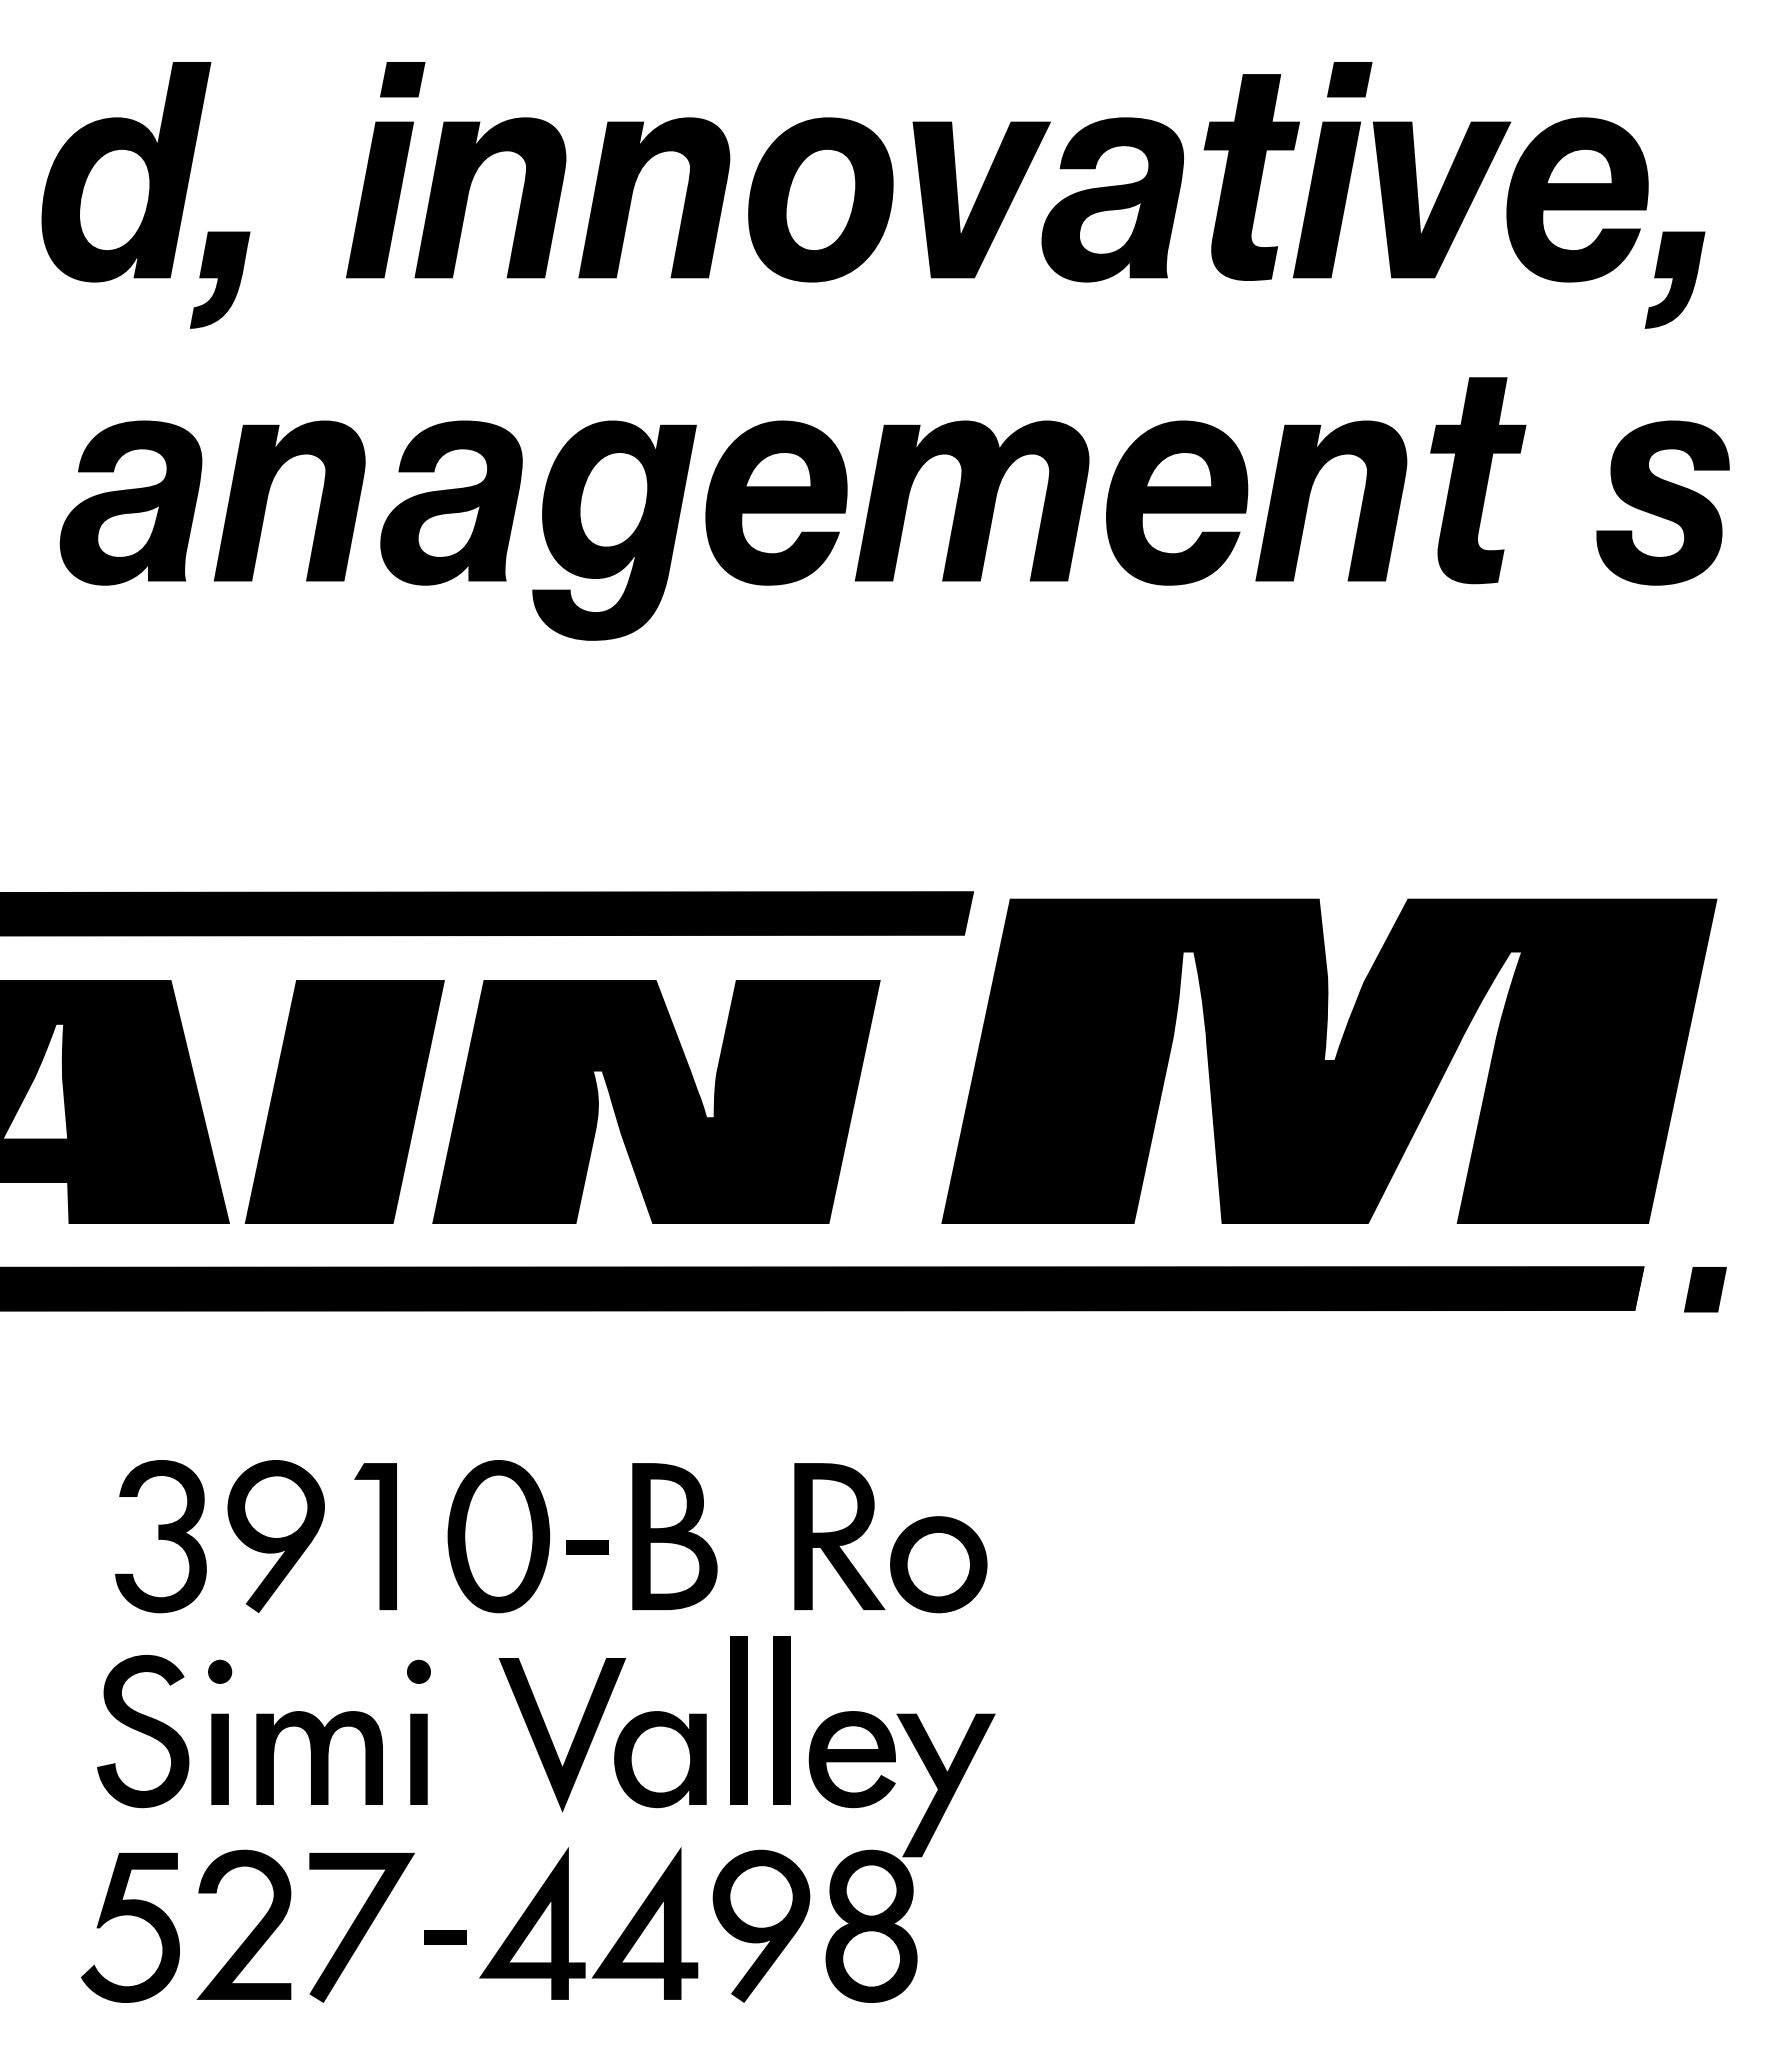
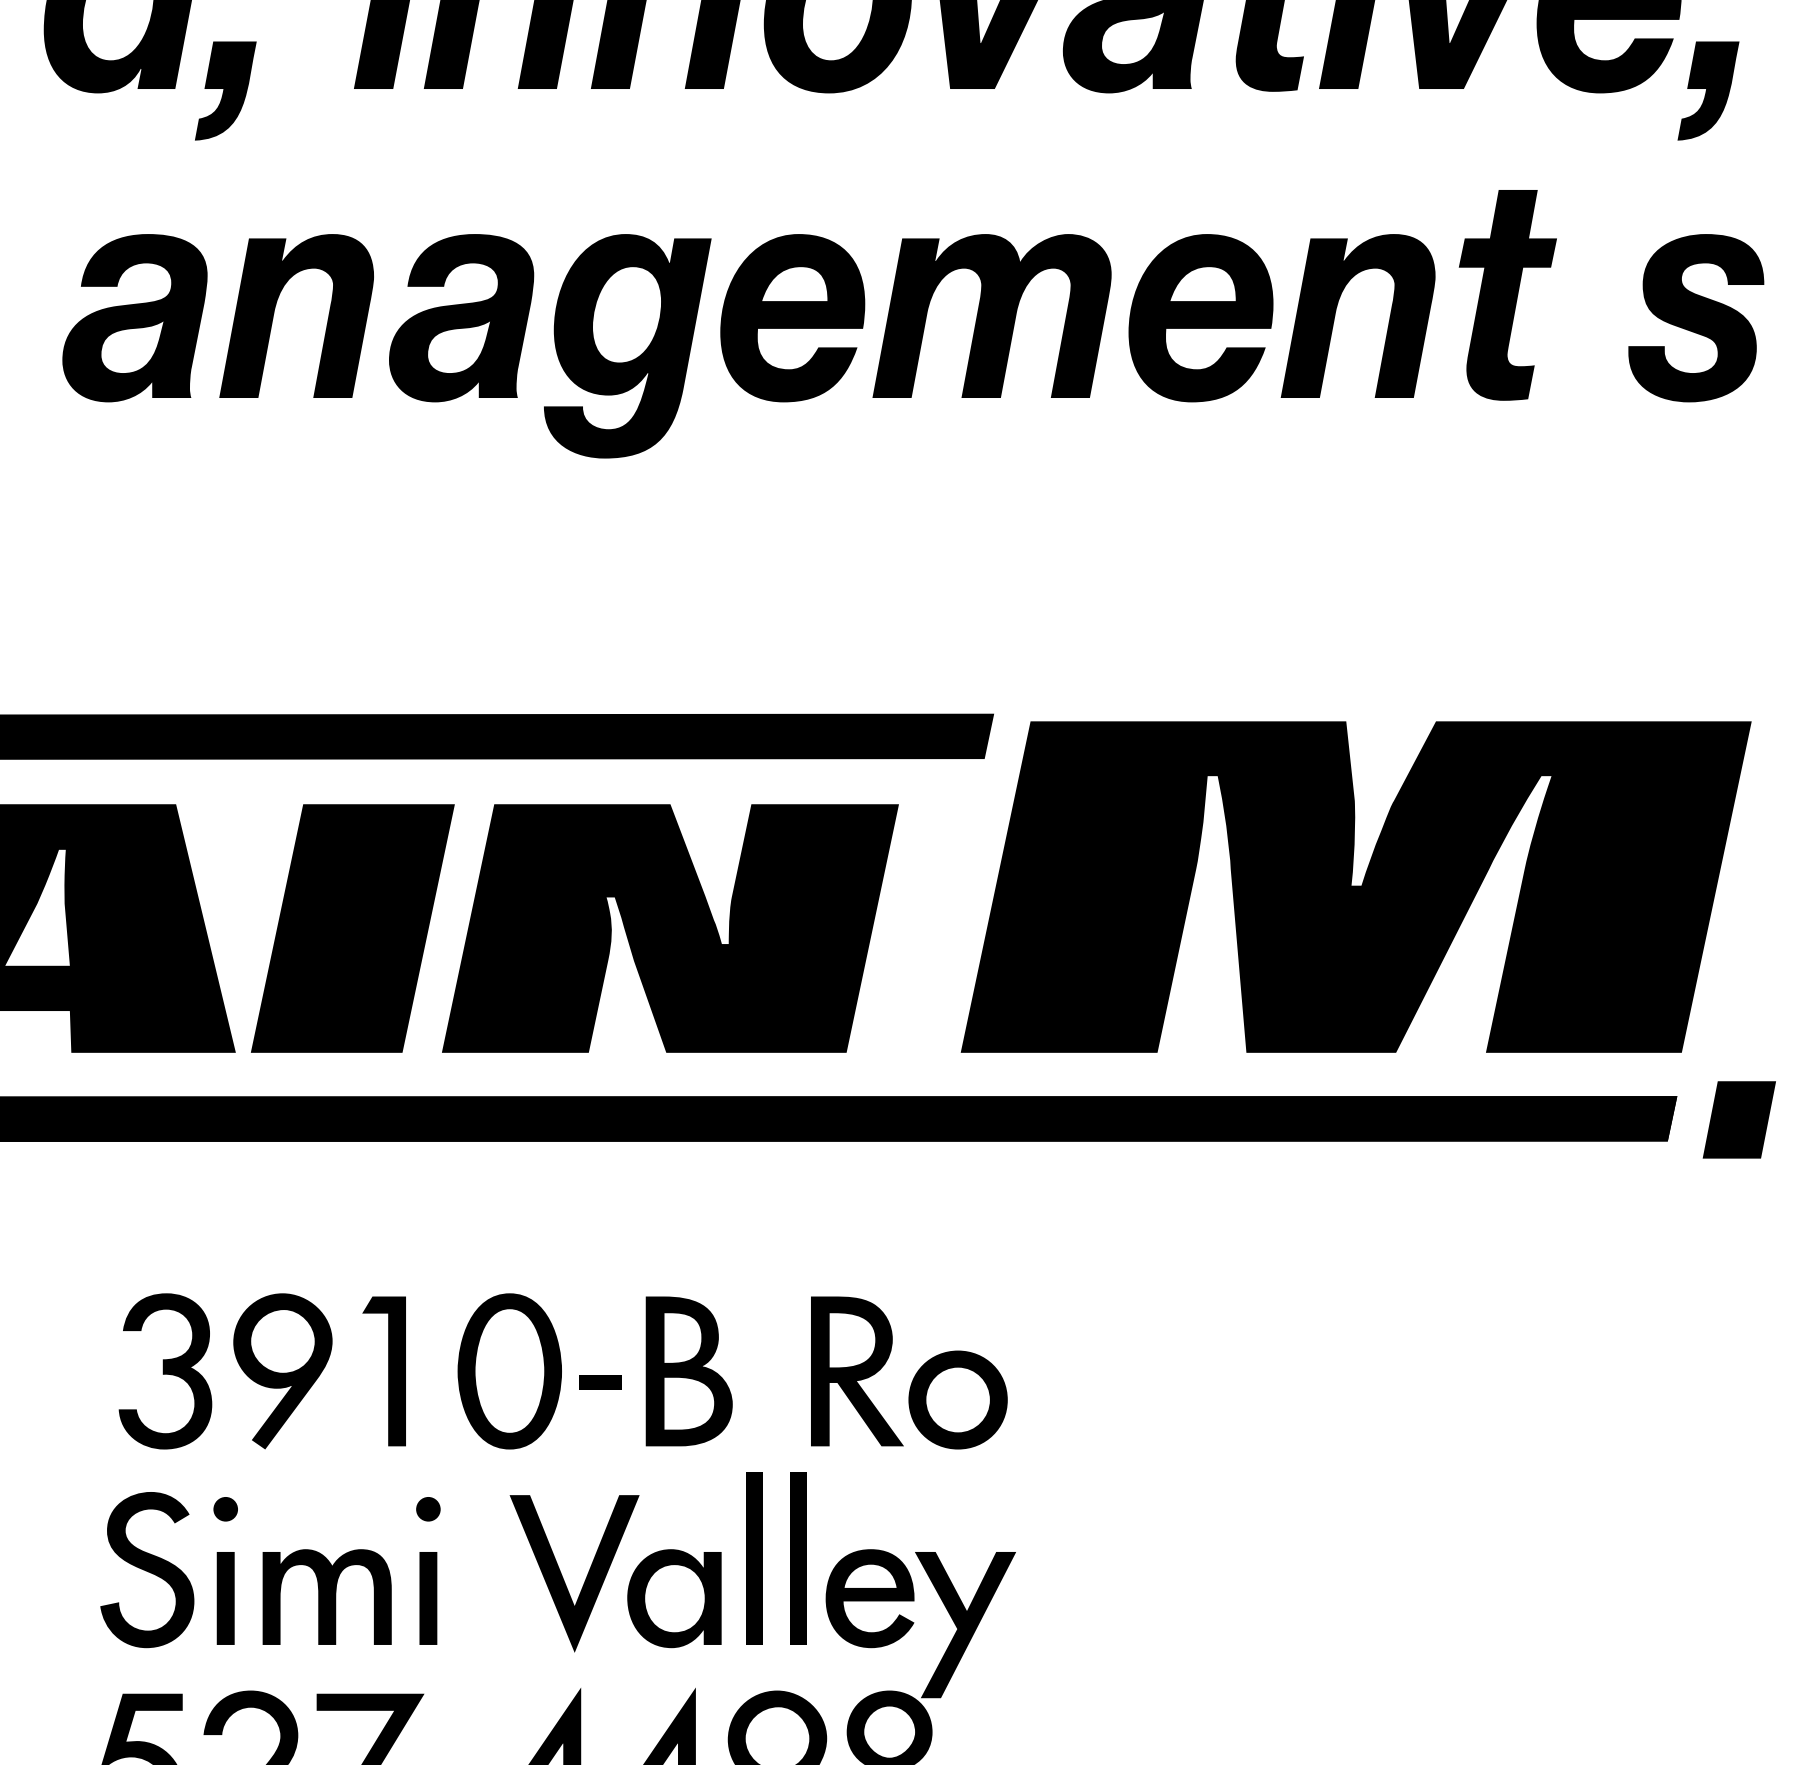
part: (1705, 1289) -> (1739, 1119), size x1.67

